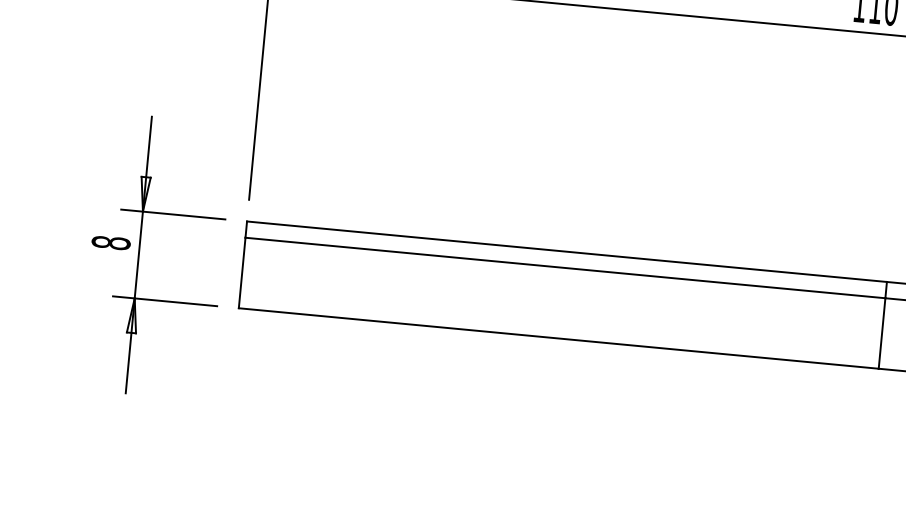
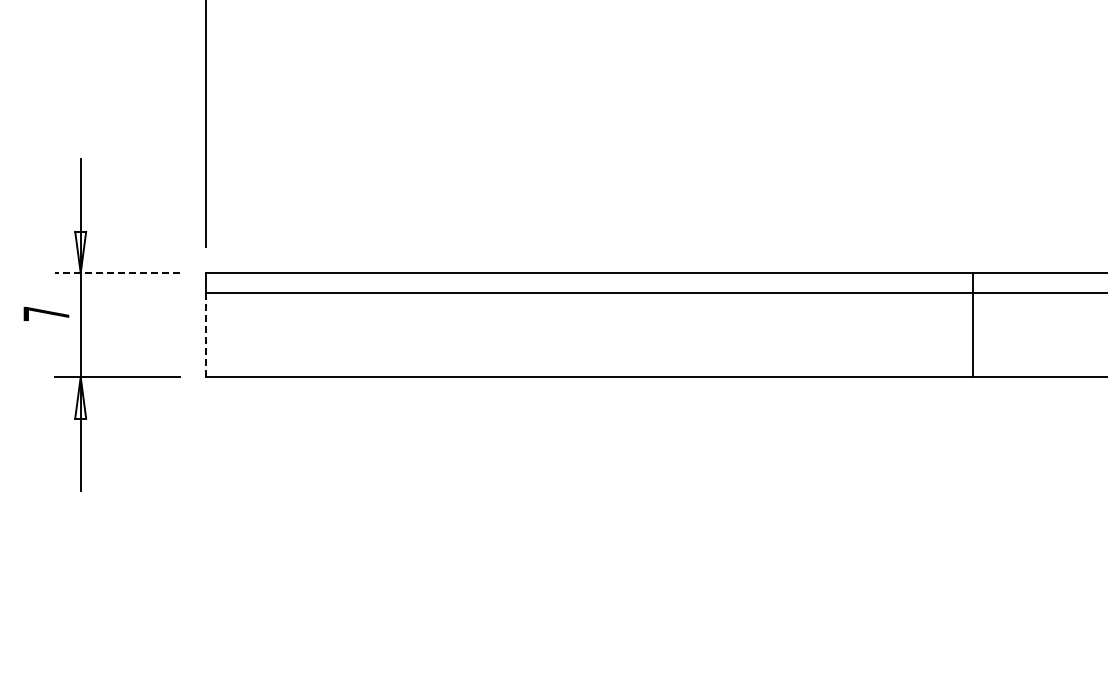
line: (172, 214) -> (116, 273), solid -> dashed
text: (111, 242) -> (46, 313), 8 -> 7
line: (242, 273) -> (205, 335), solid -> dashed

